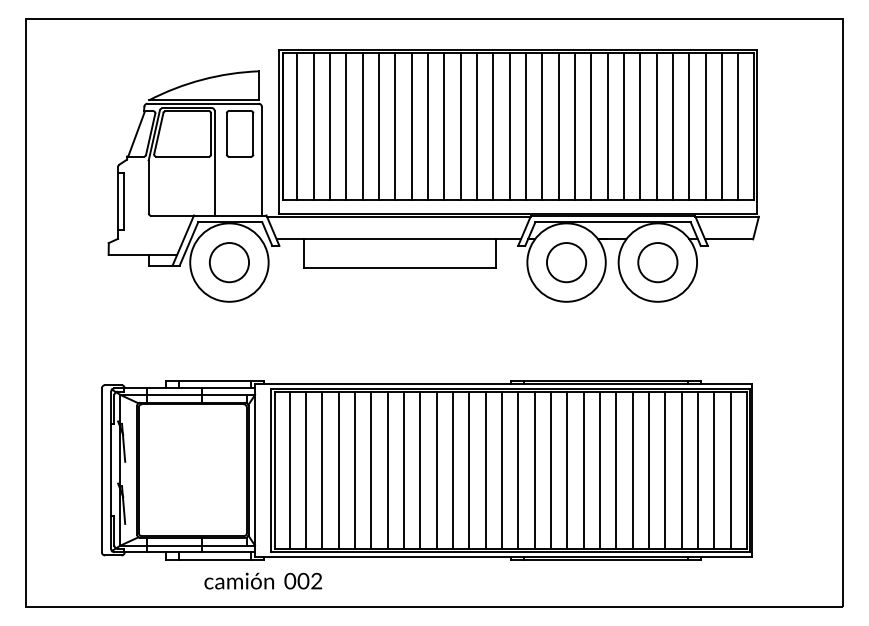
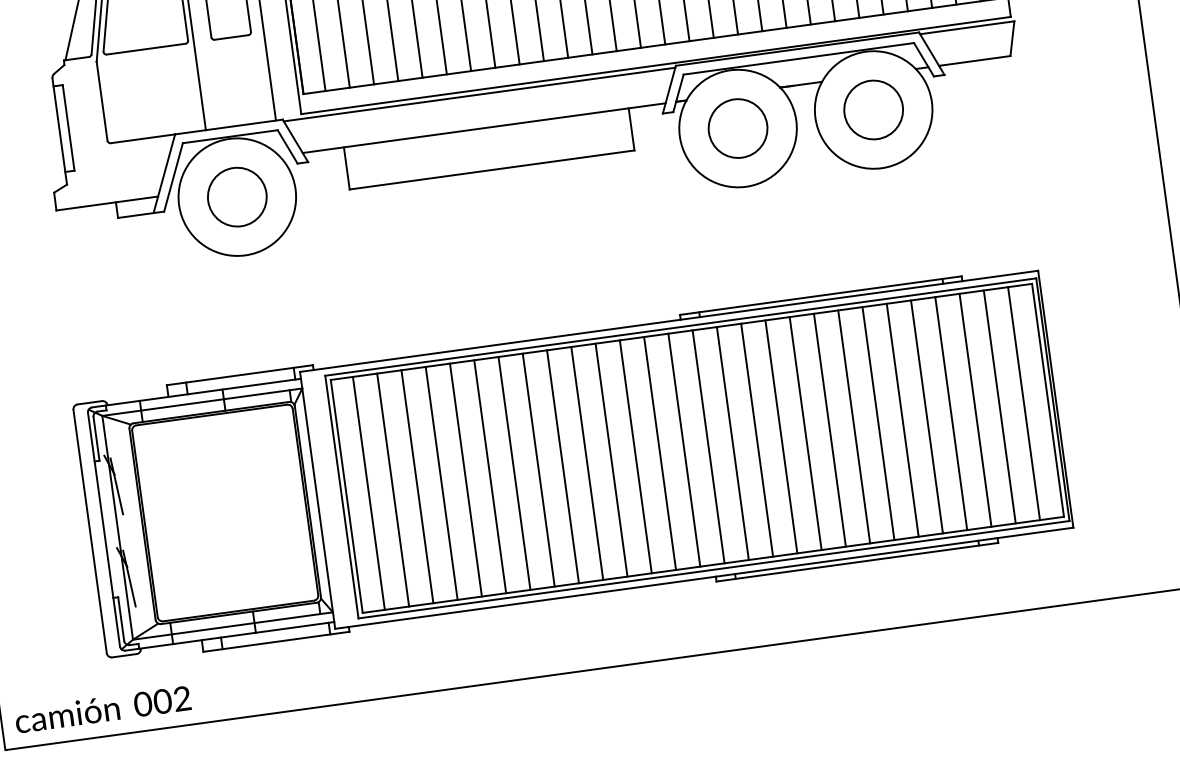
text: (263, 580) -> (103, 708), moved

